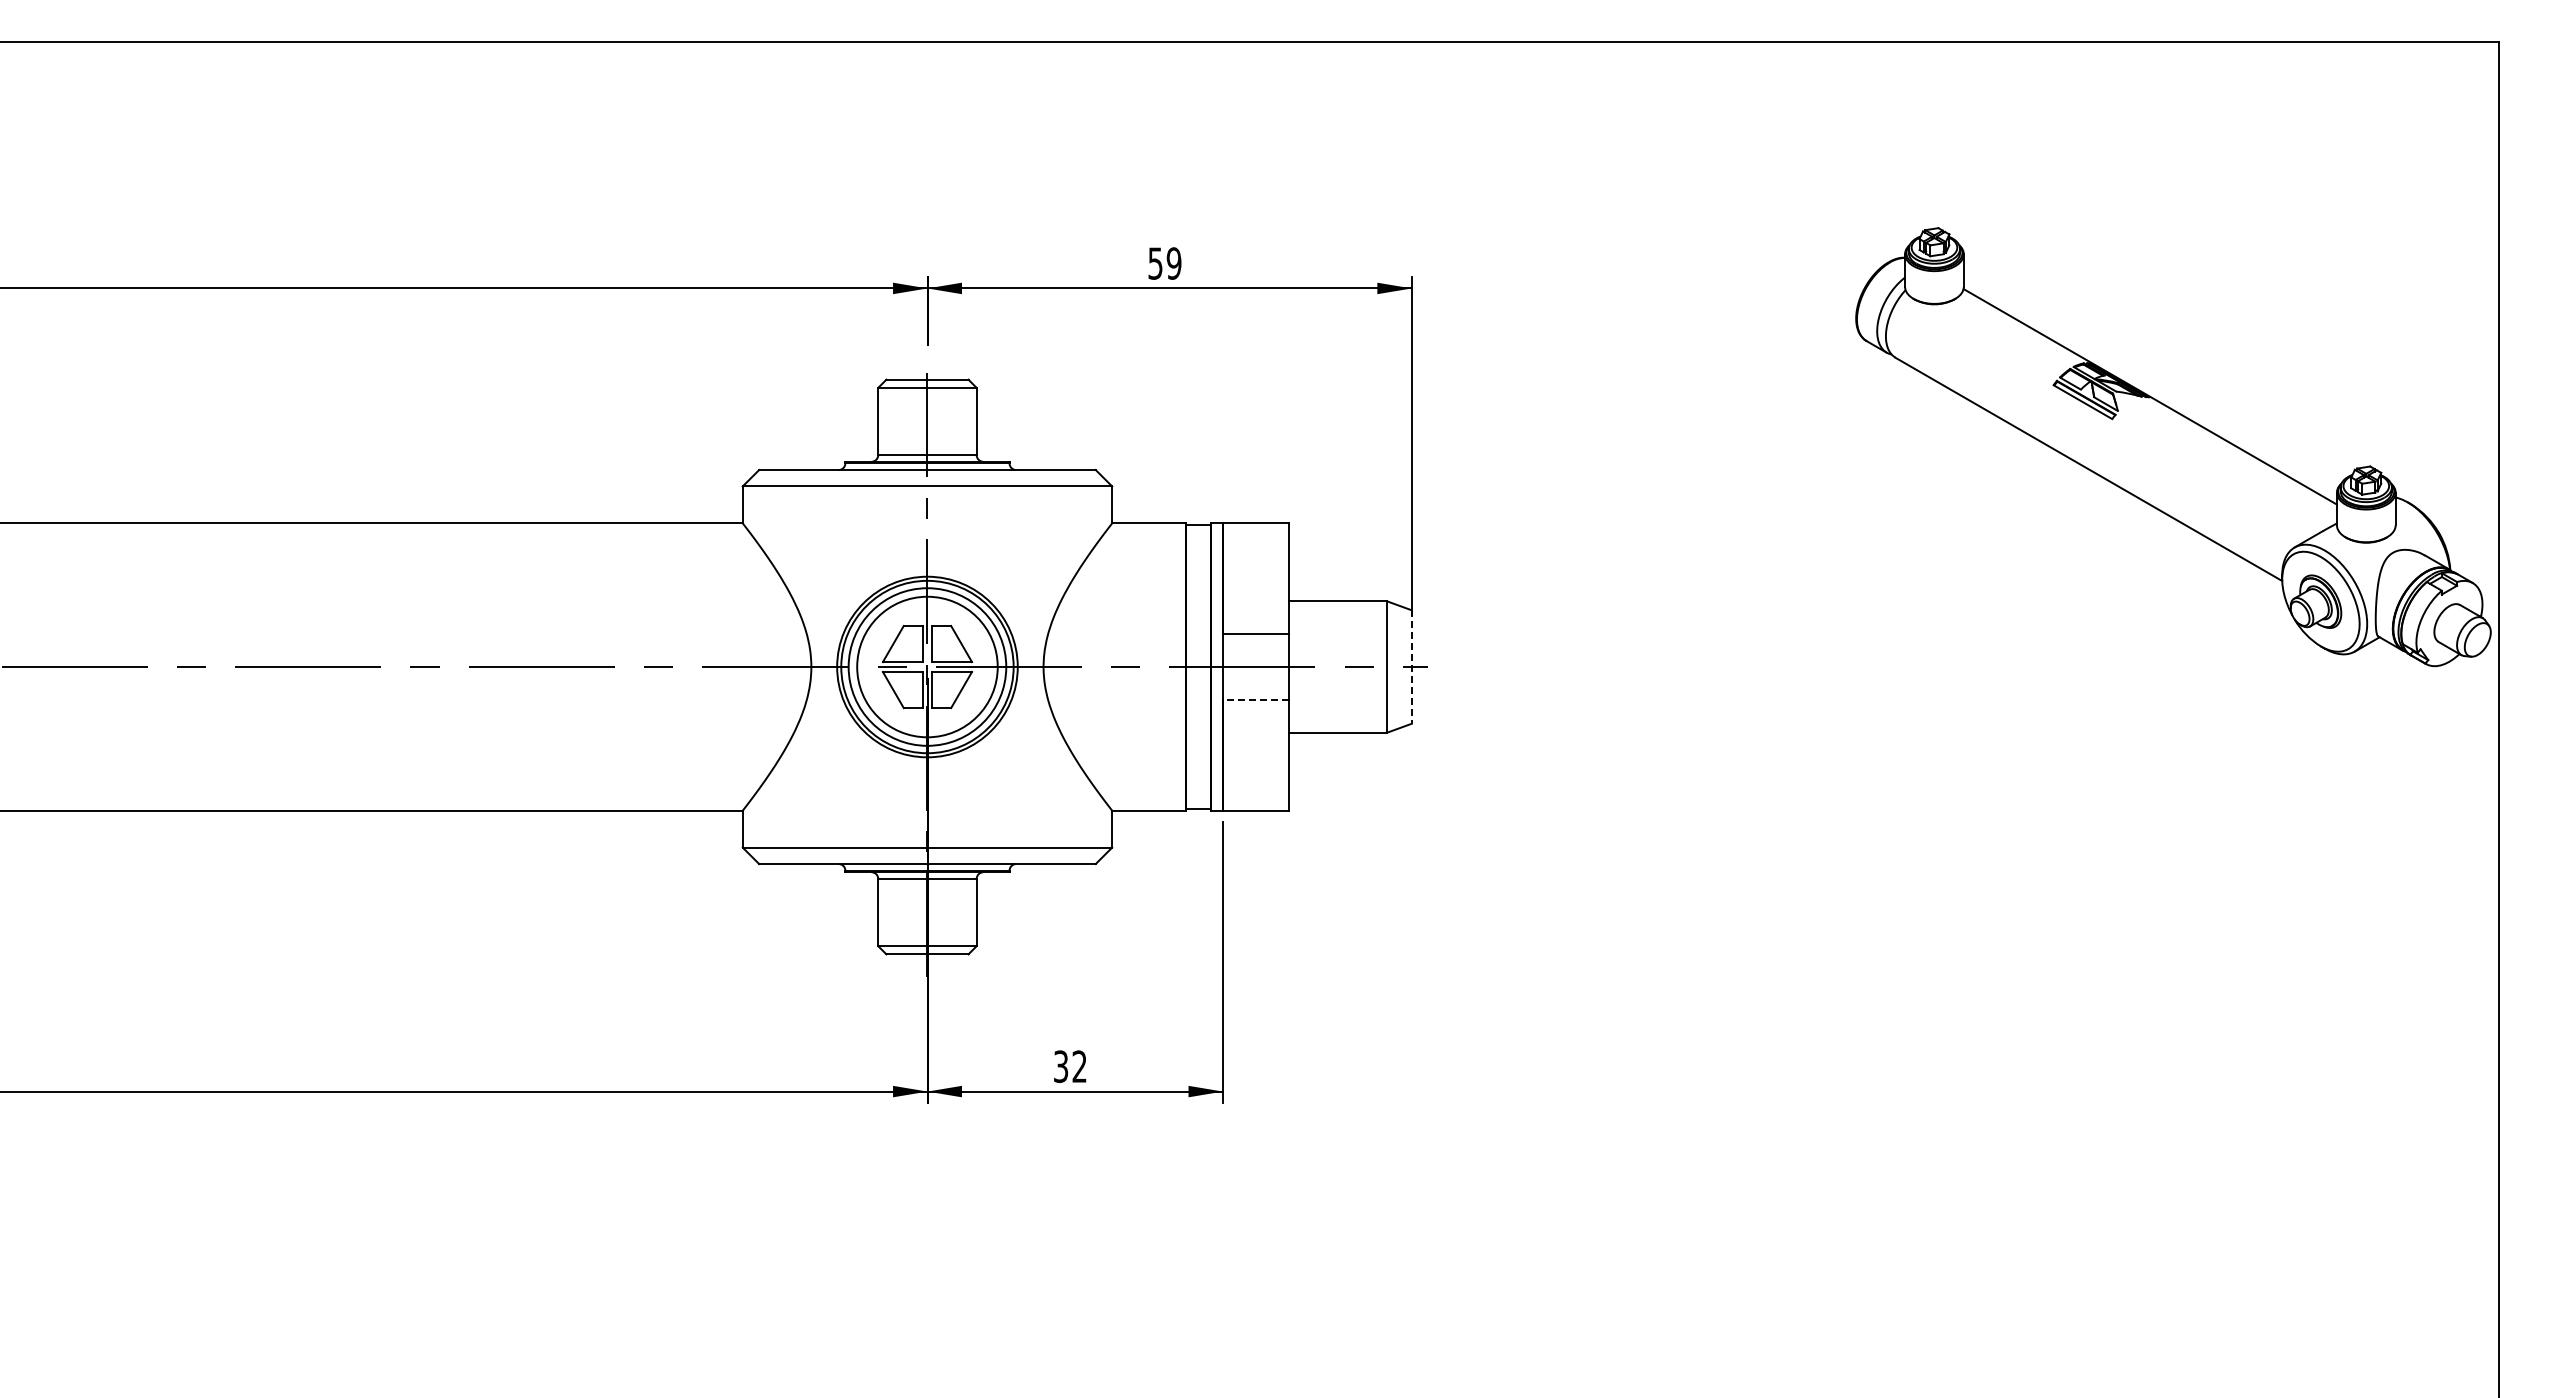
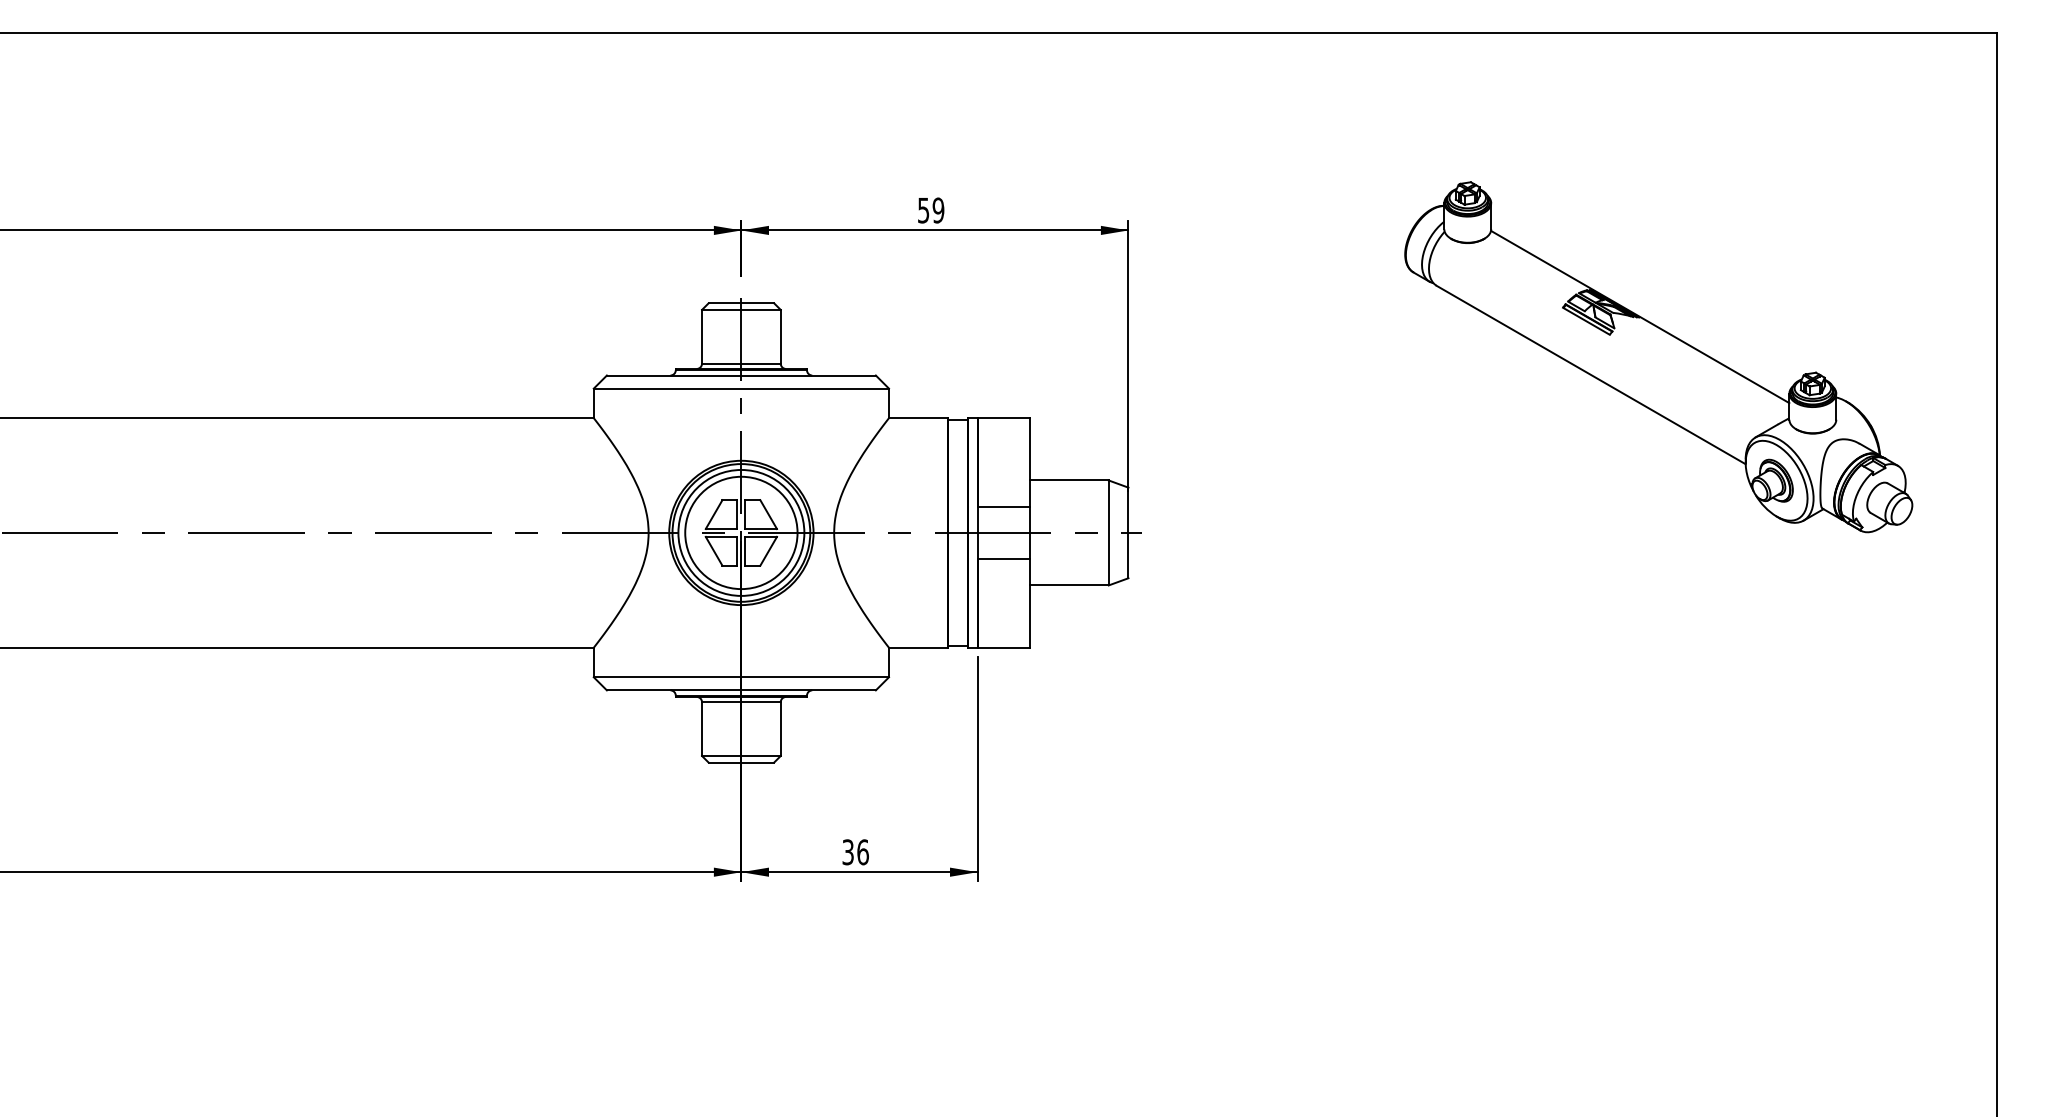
part: (2173, 447) -> (1658, 357), moved
line: (1411, 667) -> (1128, 533), dashed -> solid
line: (1255, 699) -> (1003, 558), dashed -> solid
text: (1079, 1066) -> (862, 852), 32 -> 36

